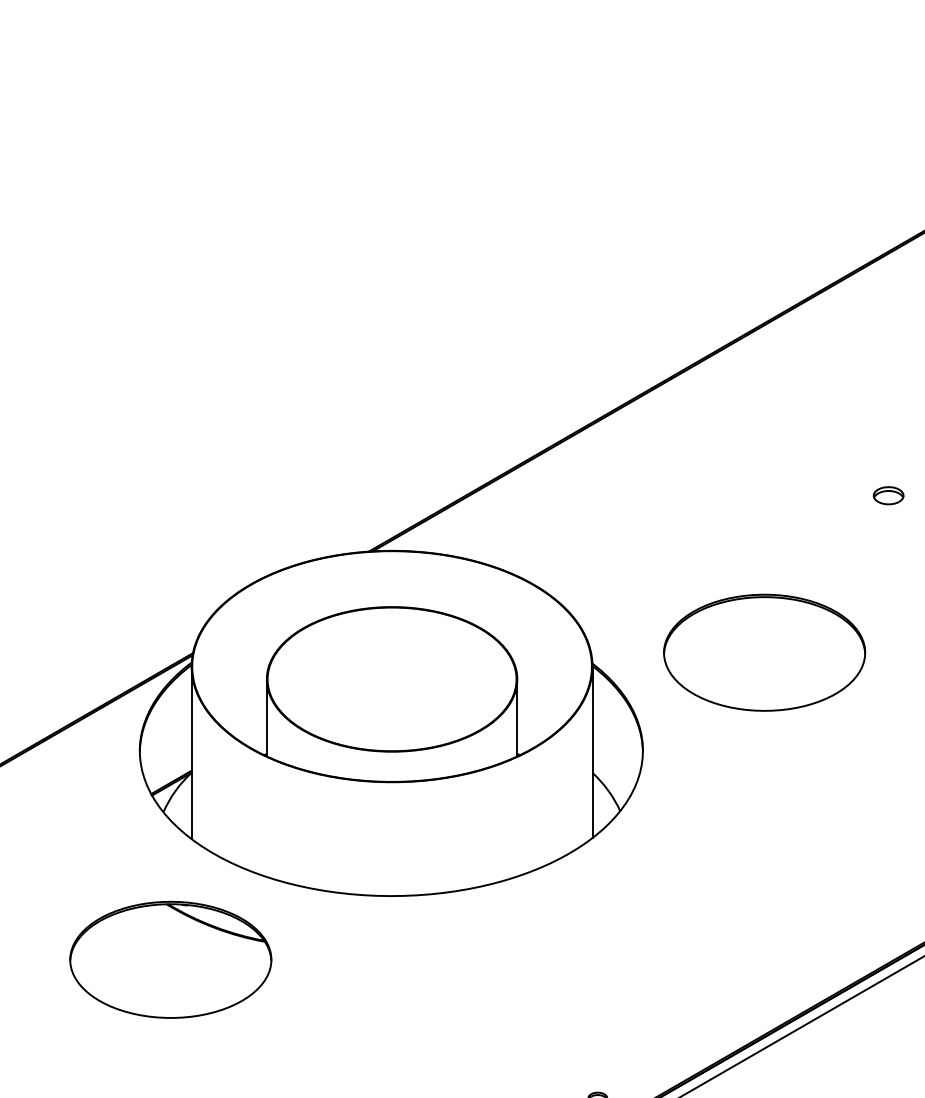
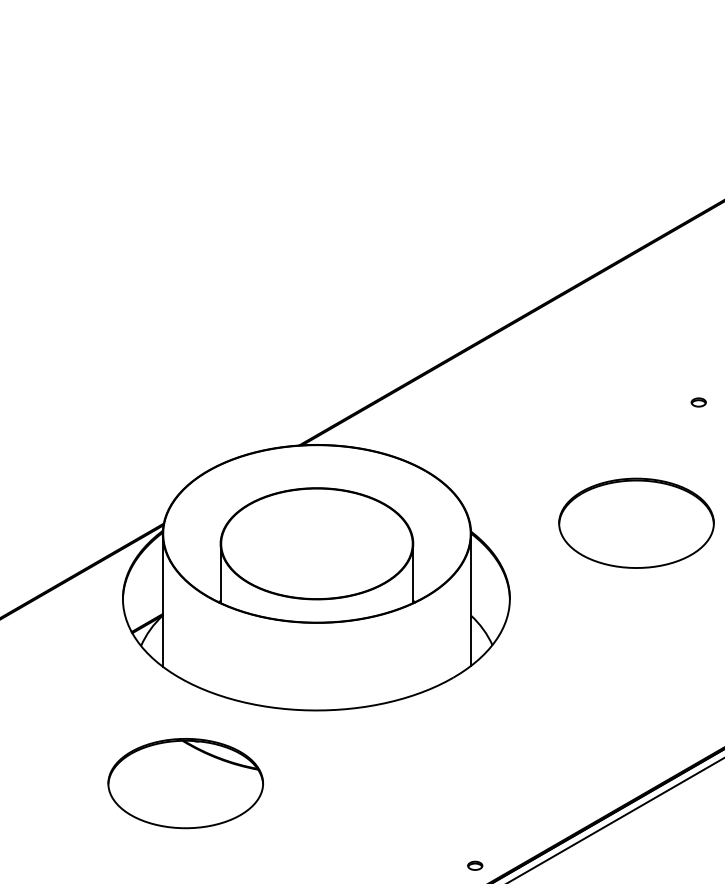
part: (888, 495) -> (698, 402), size x0.62
part: (764, 651) -> (636, 522), moved
part: (170, 959) -> (185, 783), moved

